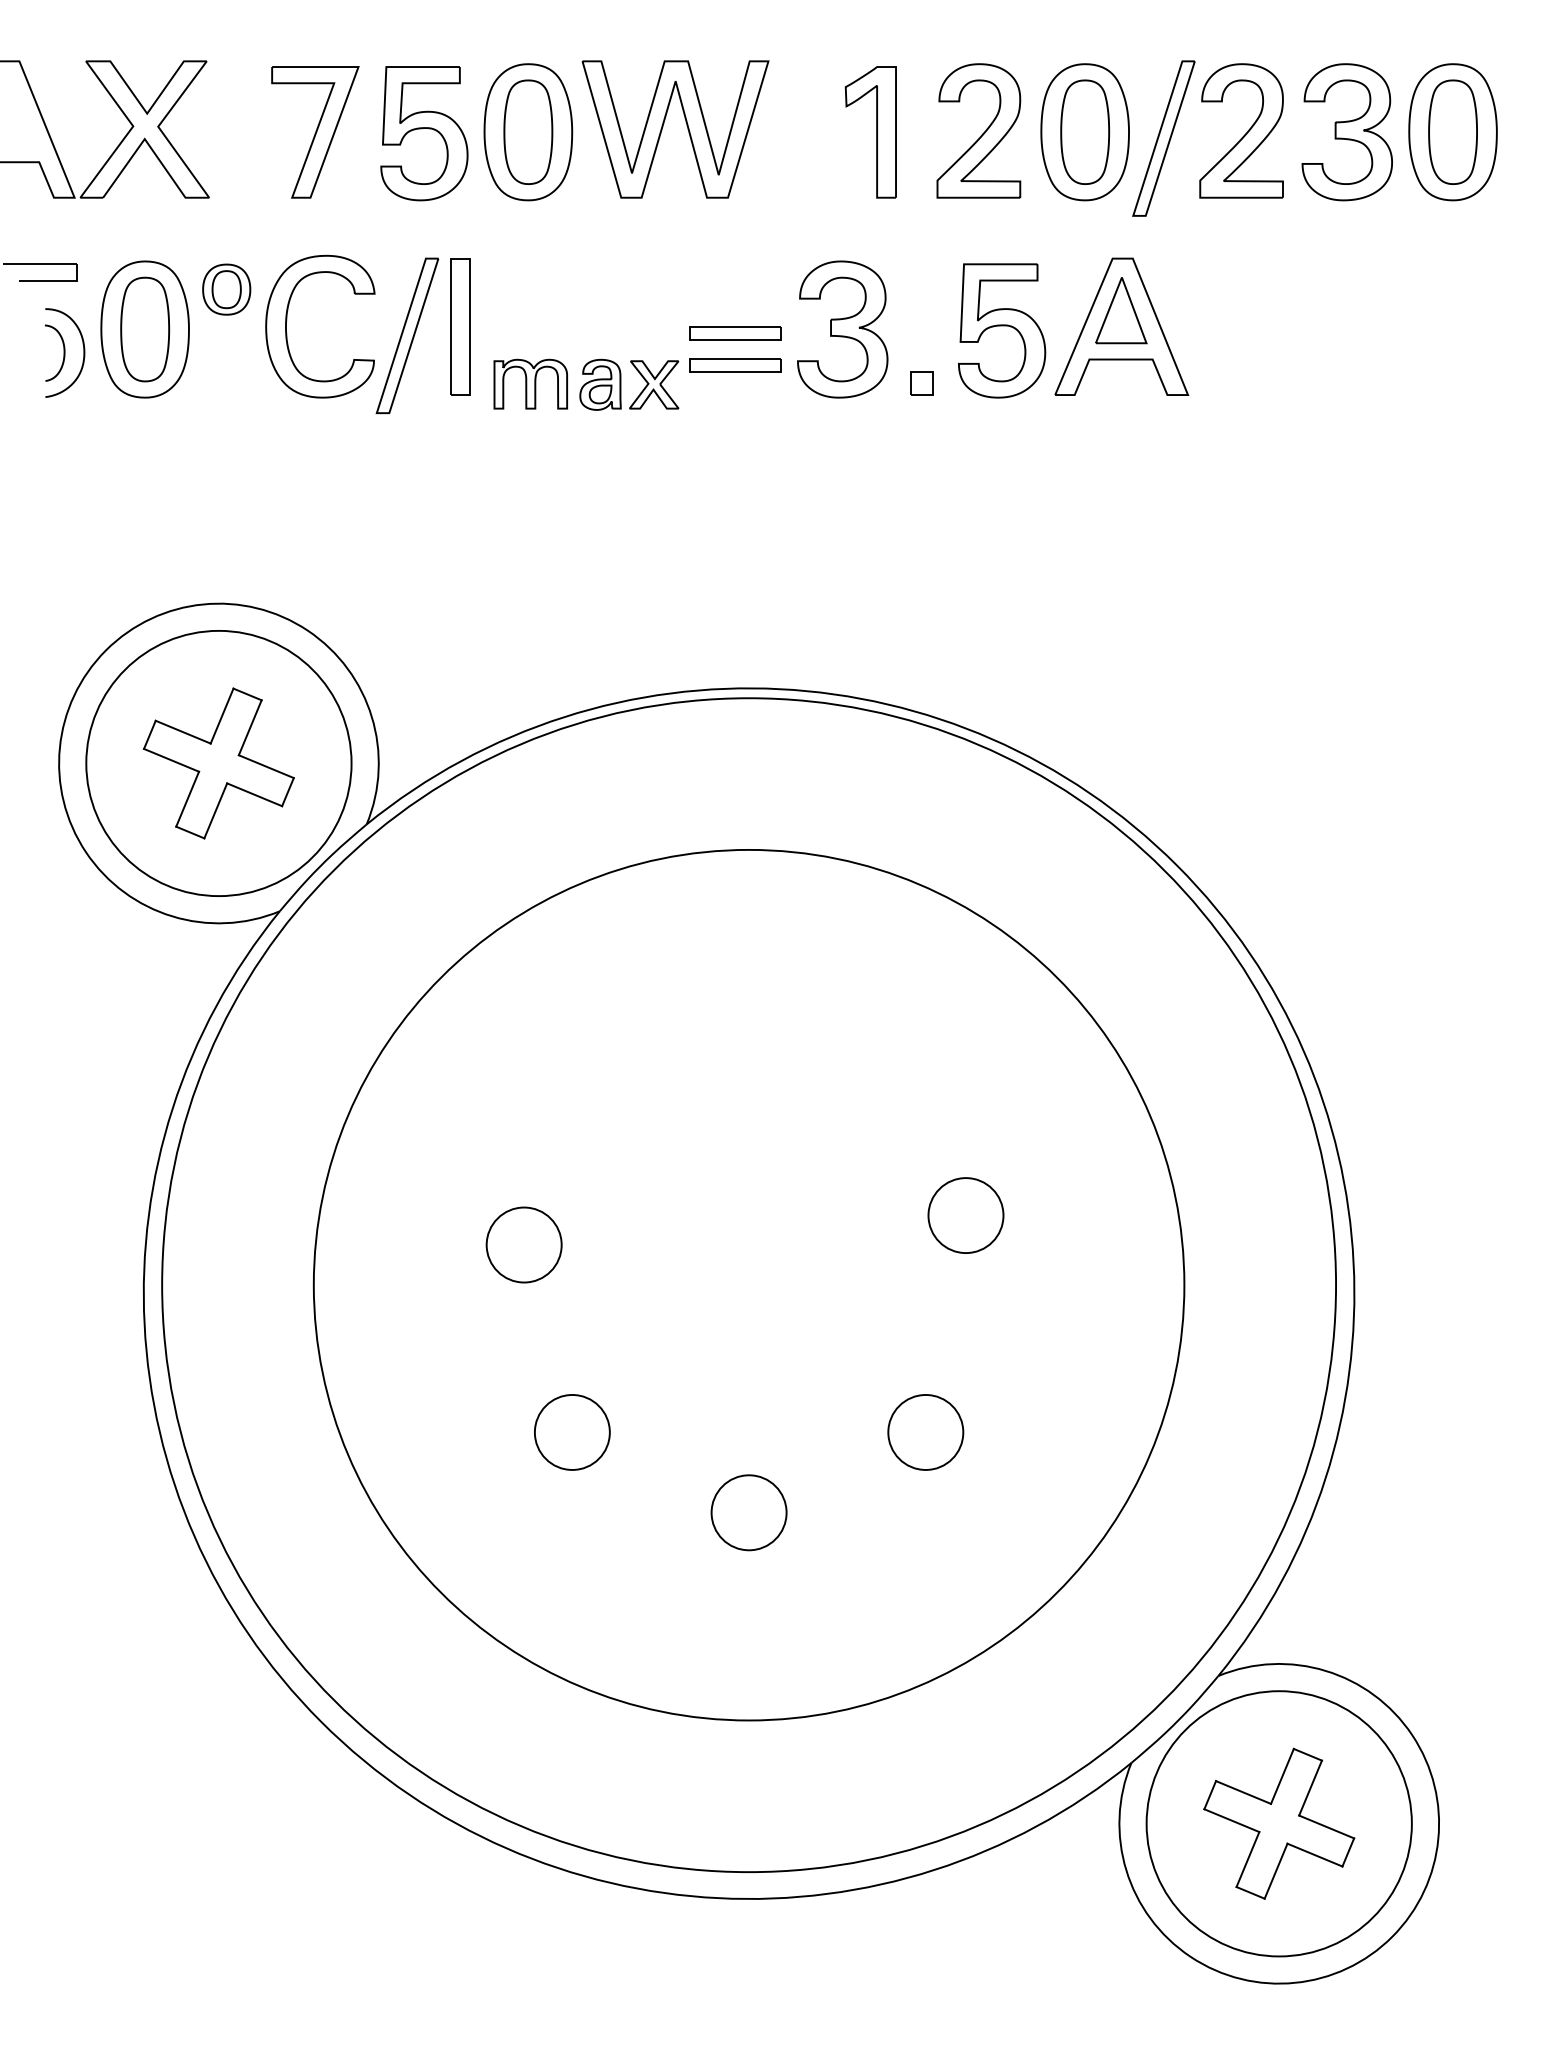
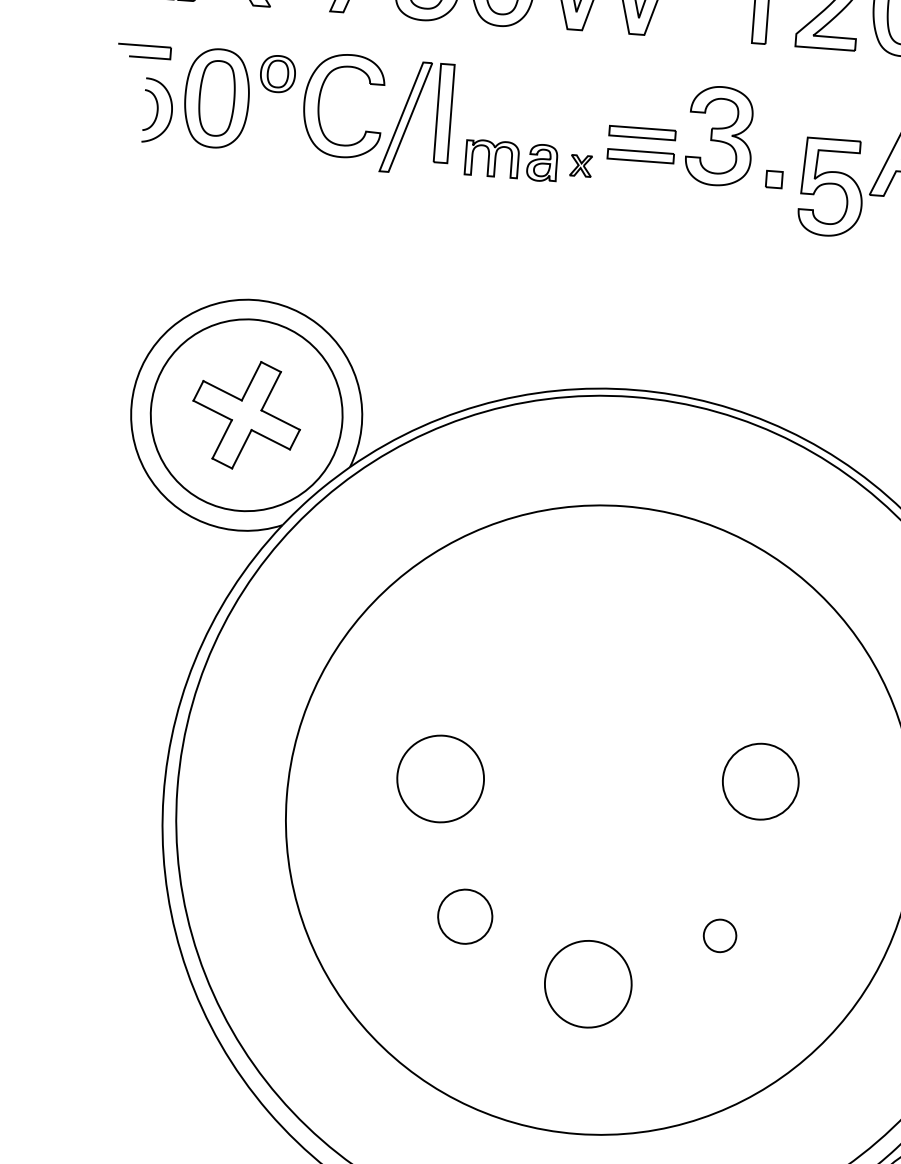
part: (1002, 330) -> (831, 187), moved
part: (654, 384) -> (581, 165), size x0.6
circle: (965, 1215) -> (760, 781), size x1.4
circle: (523, 1244) -> (440, 778), size x1.6
circle: (925, 1431) -> (719, 935), size x0.6
circle: (748, 1512) -> (587, 983), size x1.6

